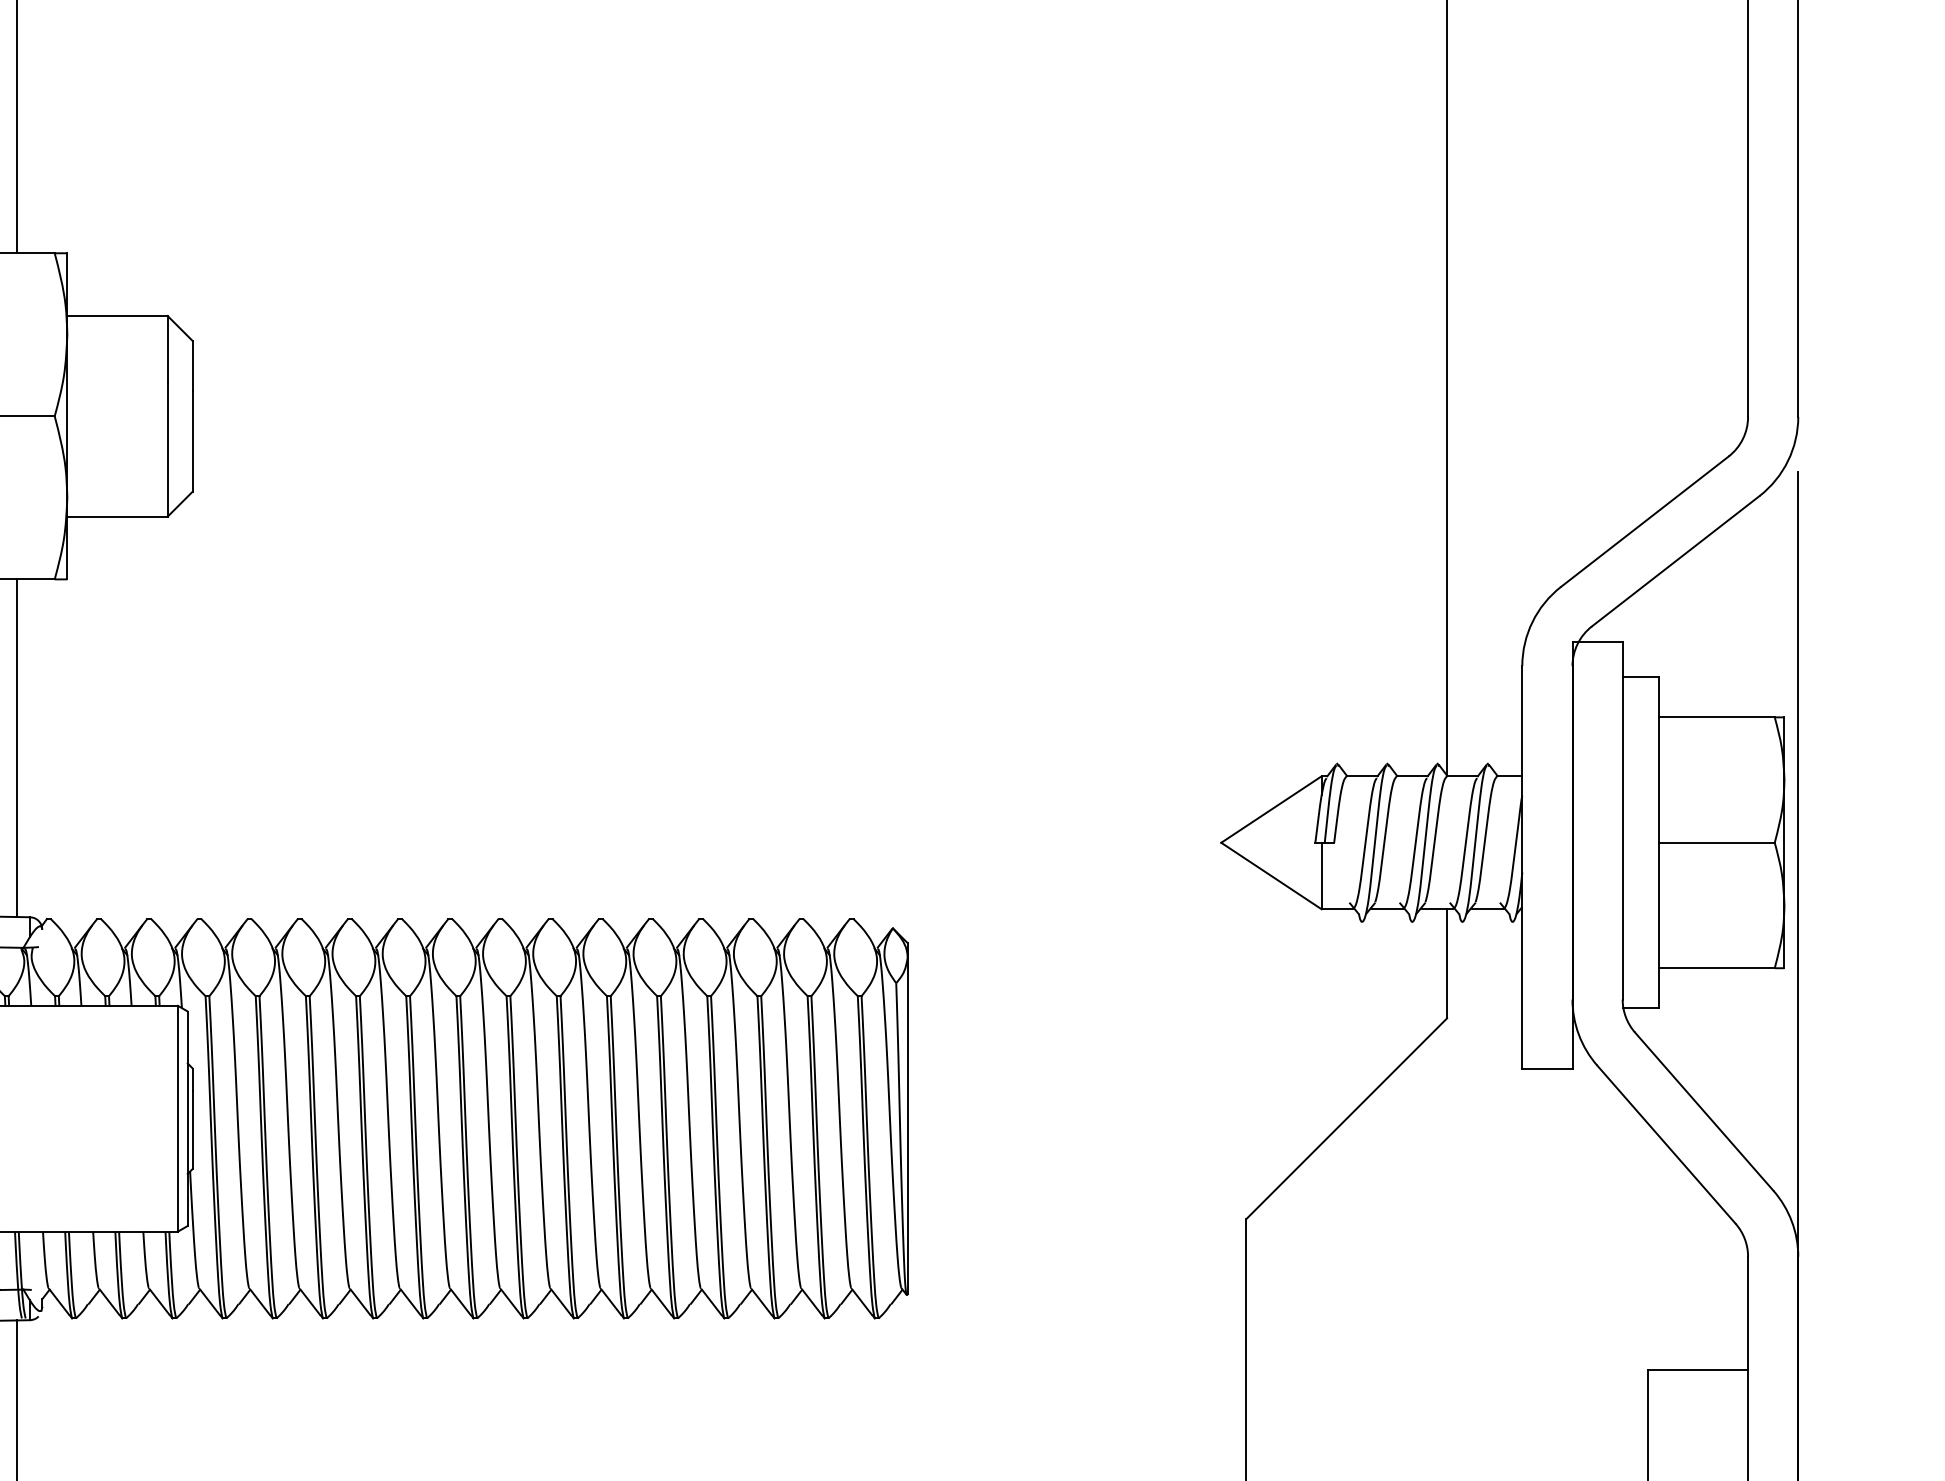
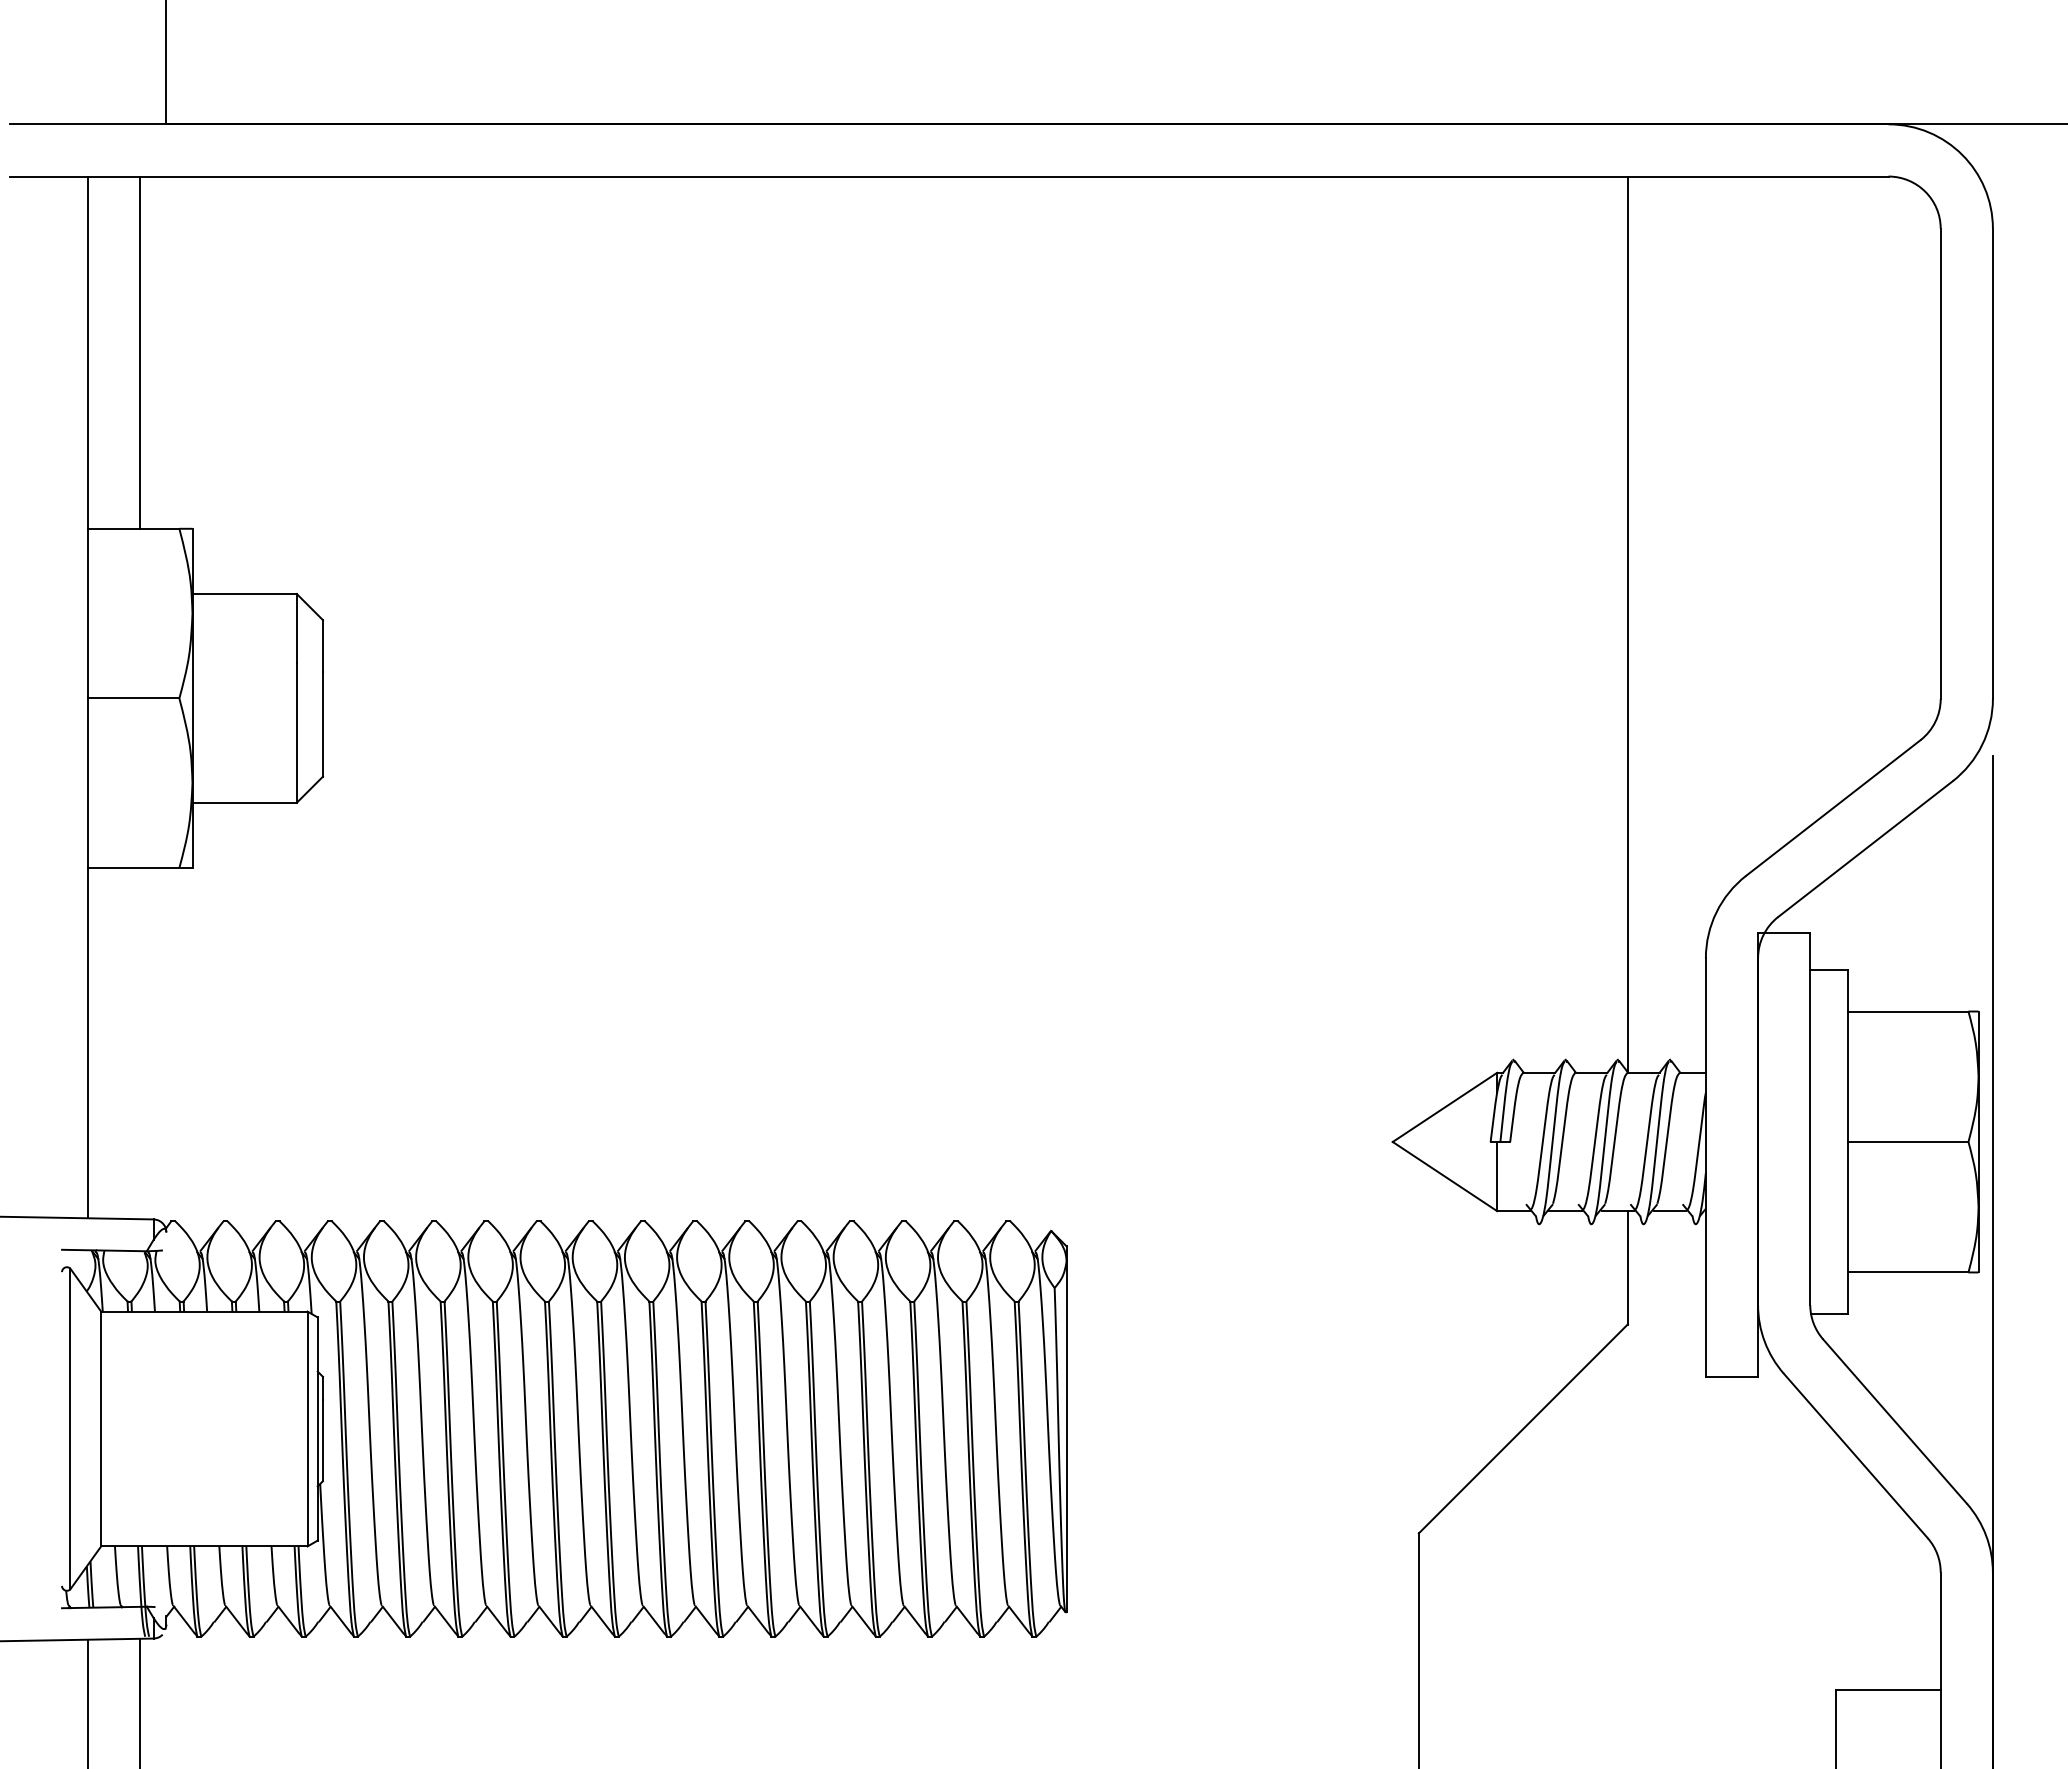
line: (17, 748) -> (140, 1043), removed

